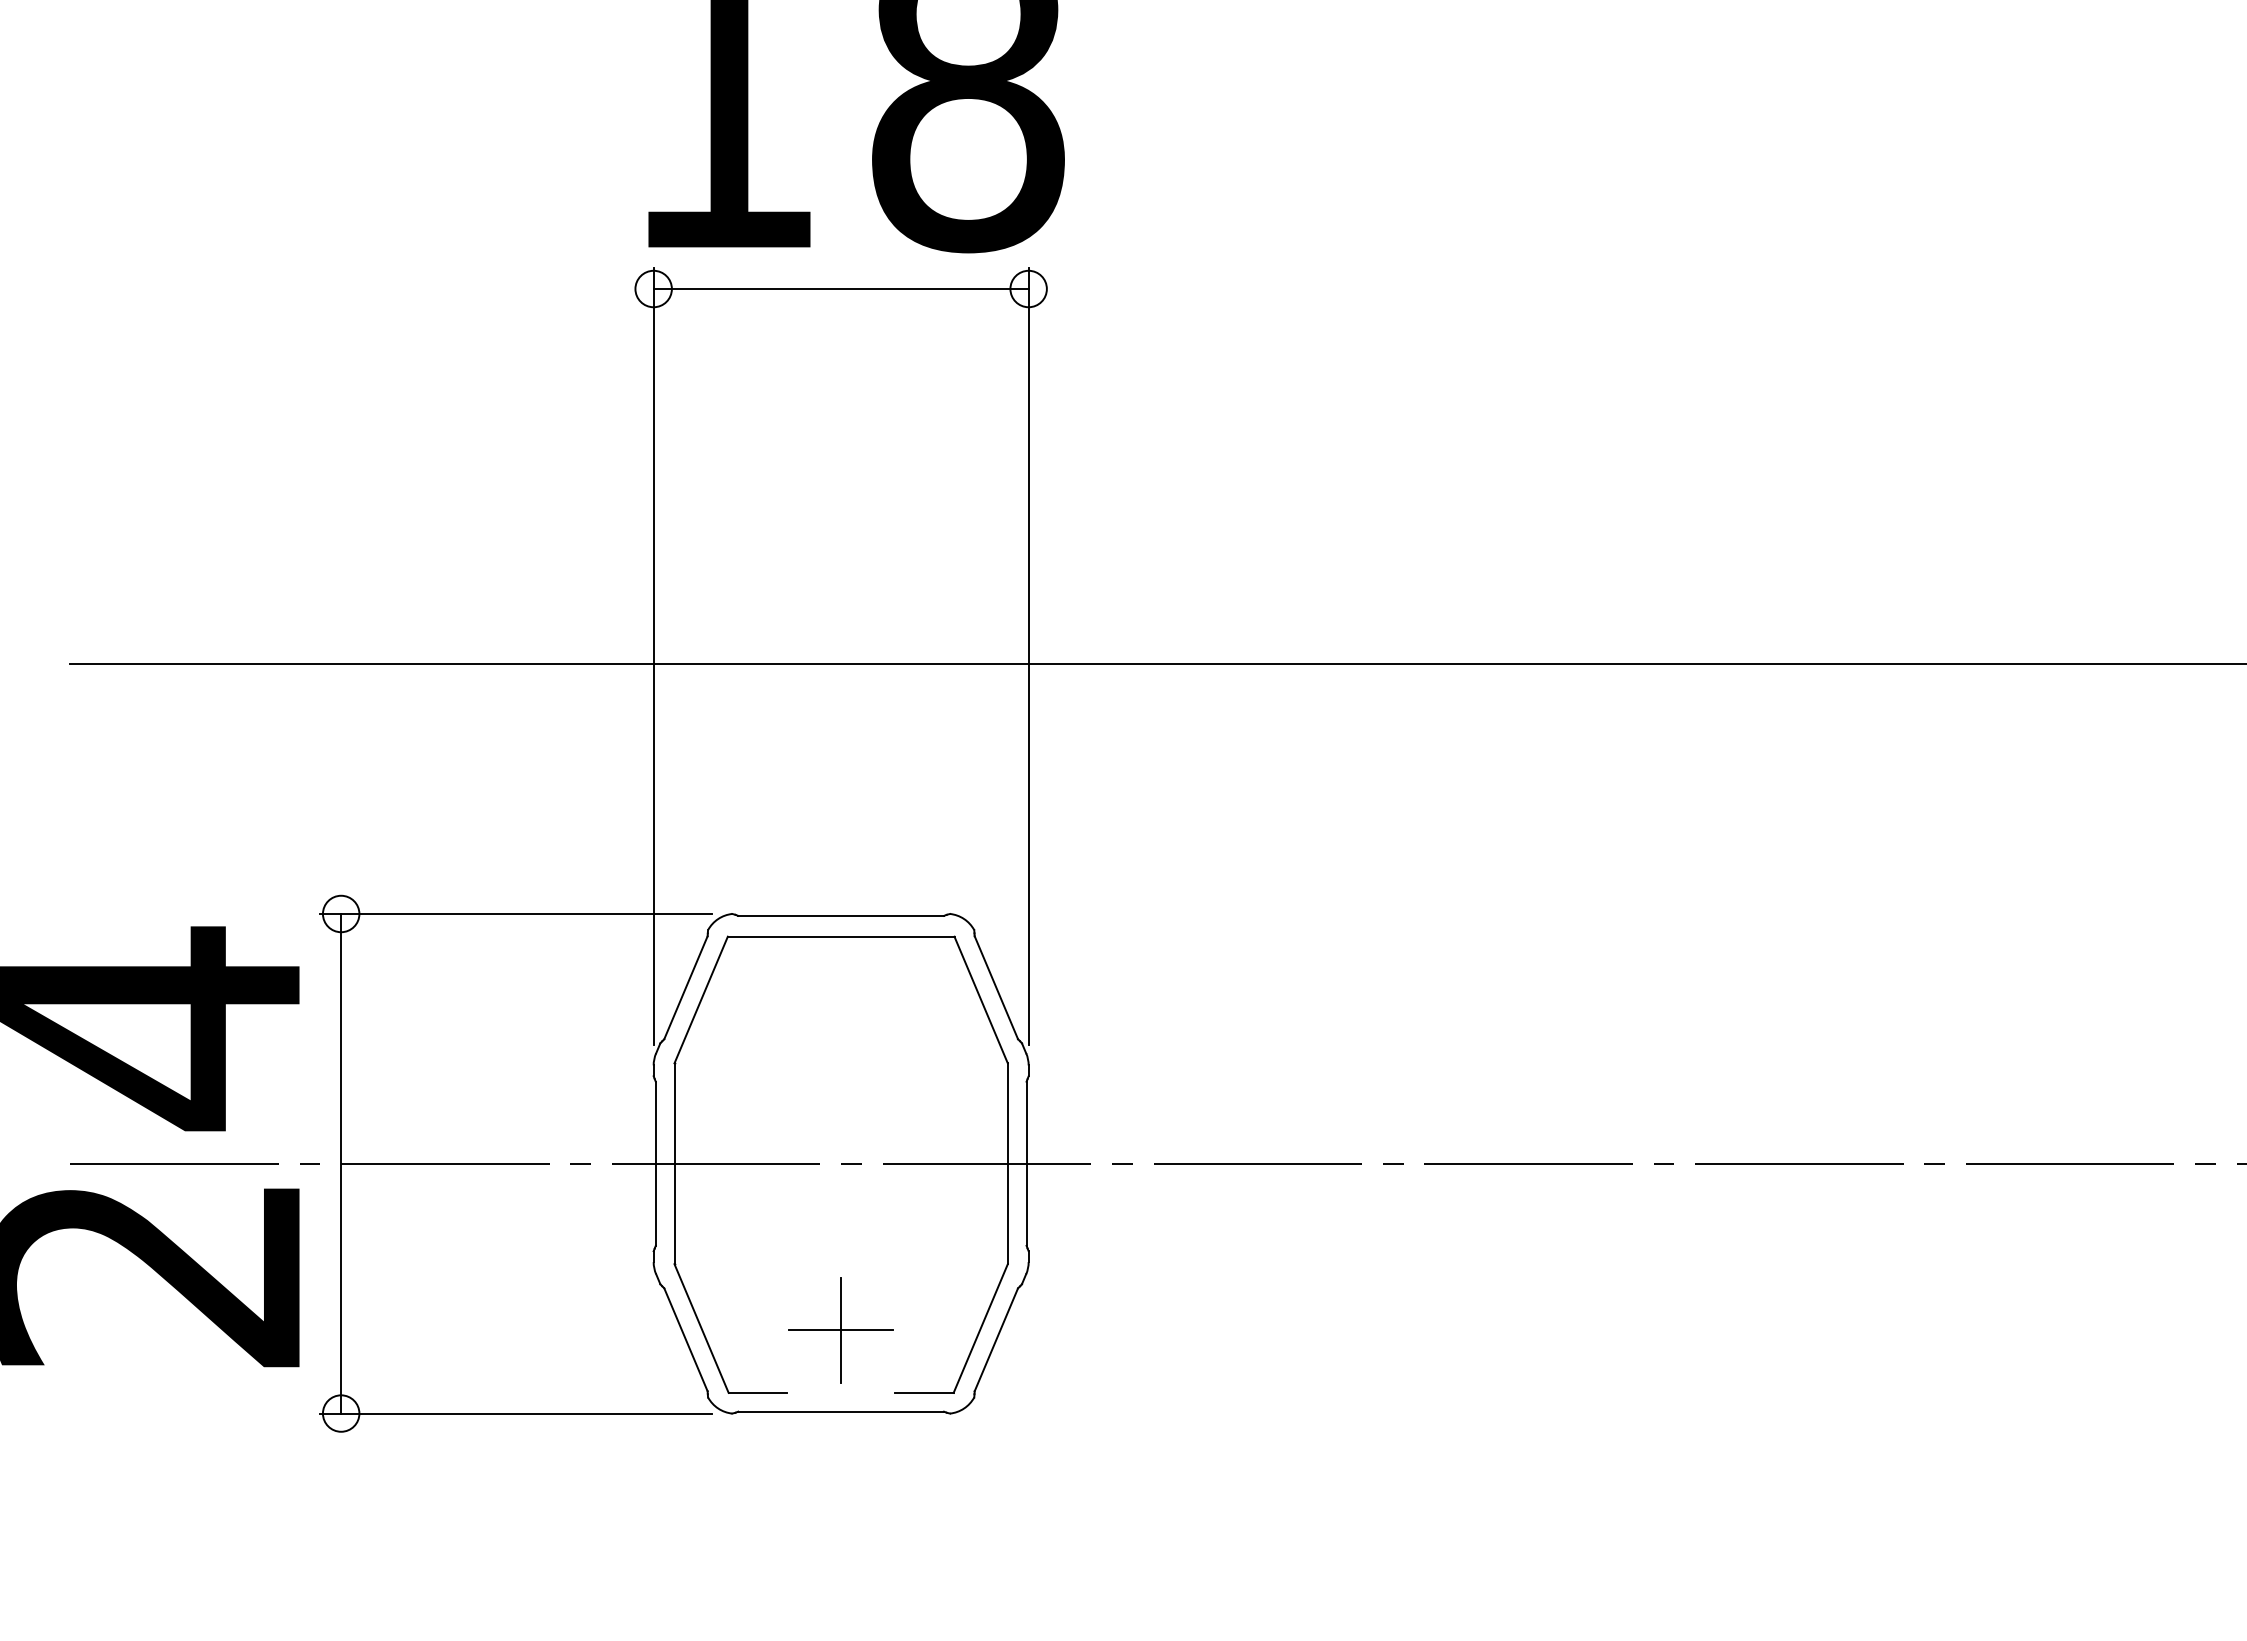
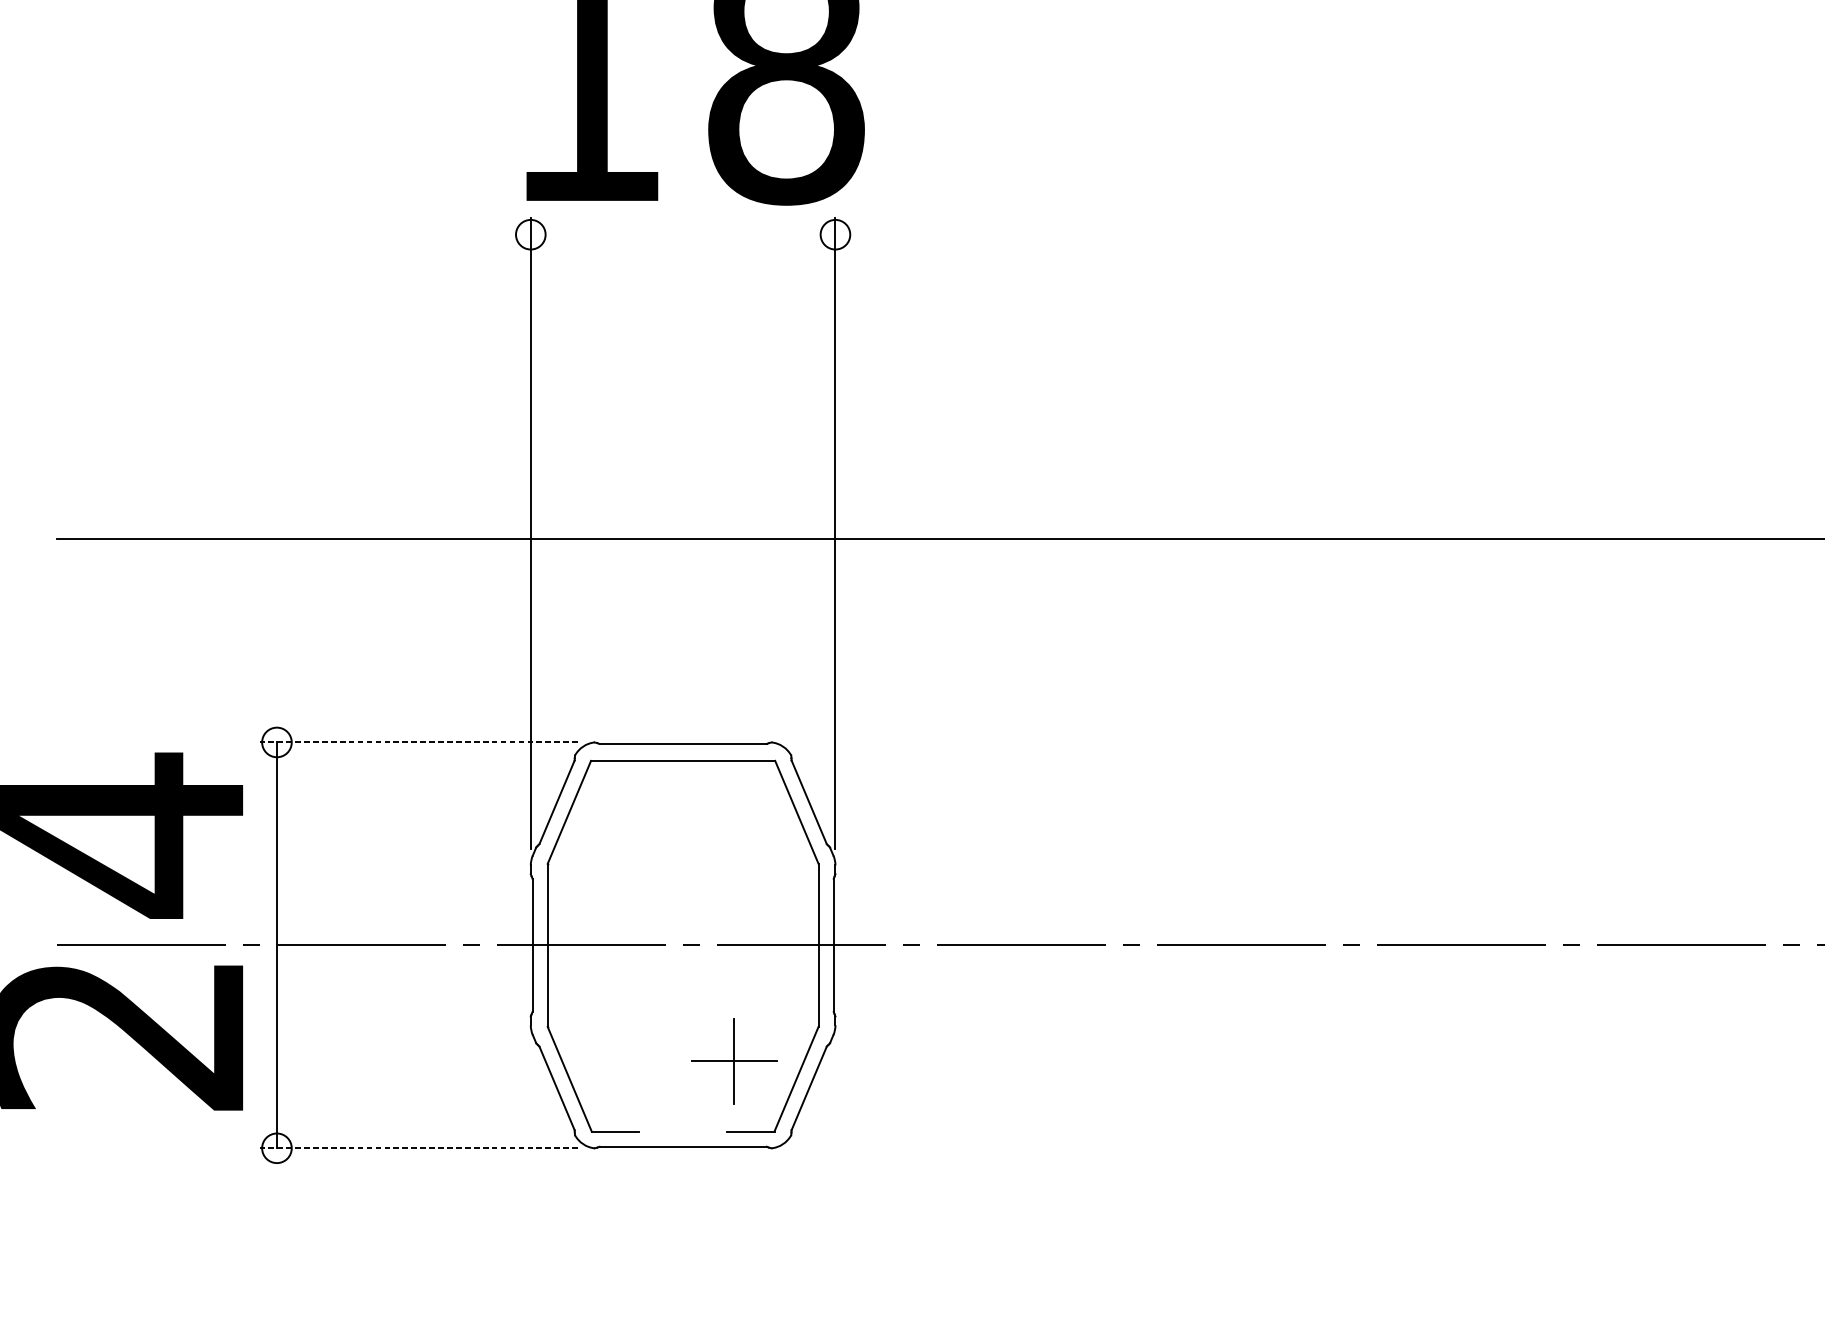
line: (840, 289) -> (682, 235), removed
line: (515, 914) -> (418, 742), solid -> dashed
part: (840, 1330) -> (733, 1061), moved
line: (515, 1413) -> (418, 1148), solid -> dashed

